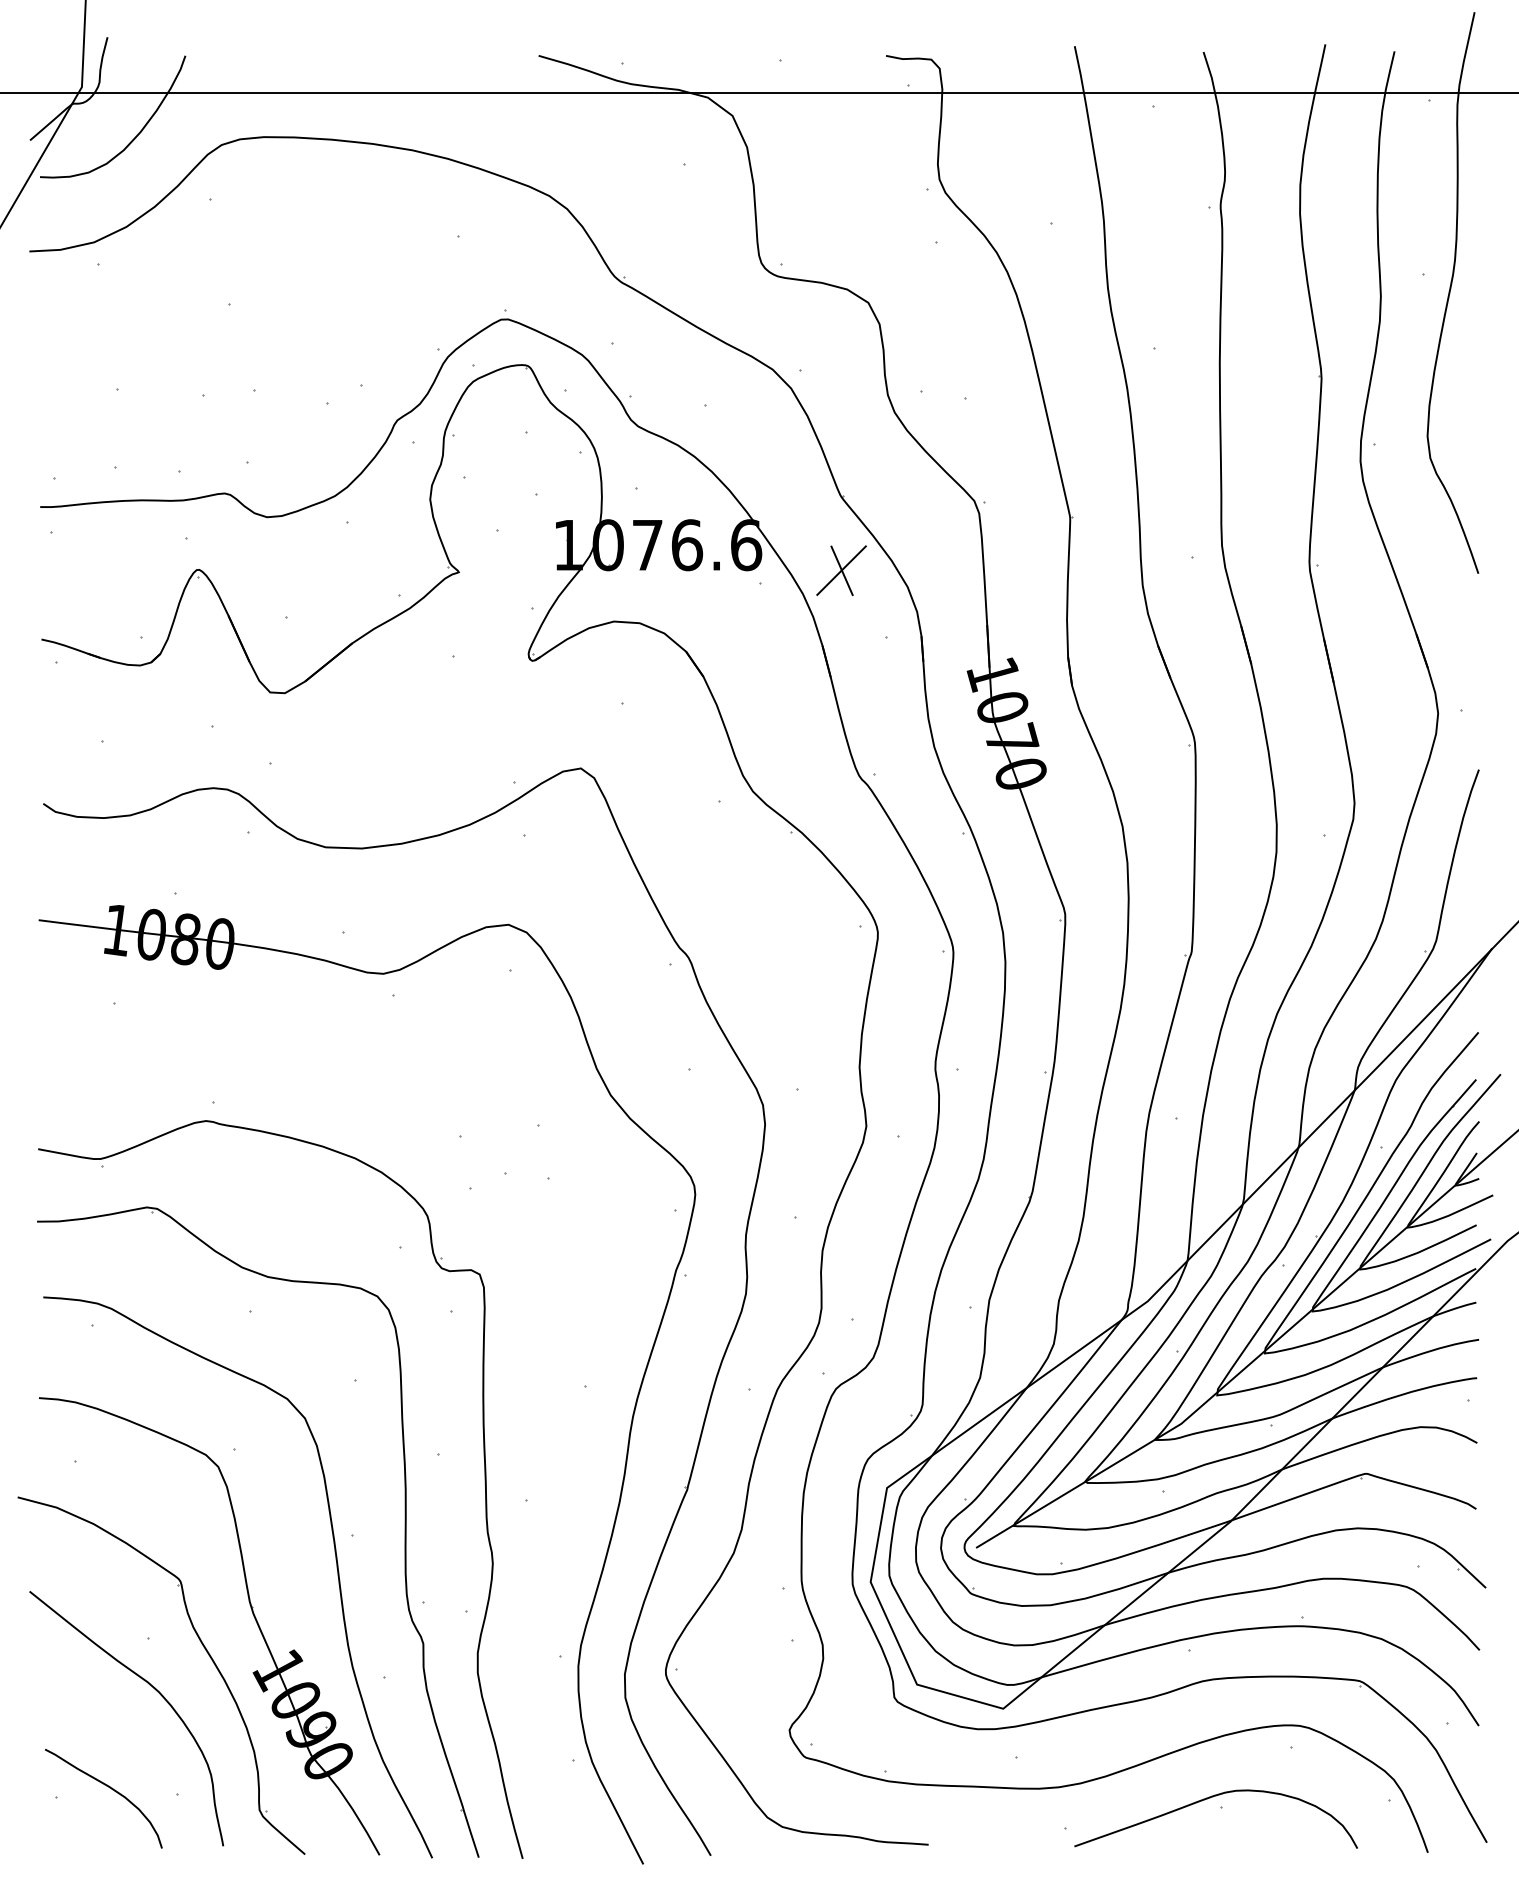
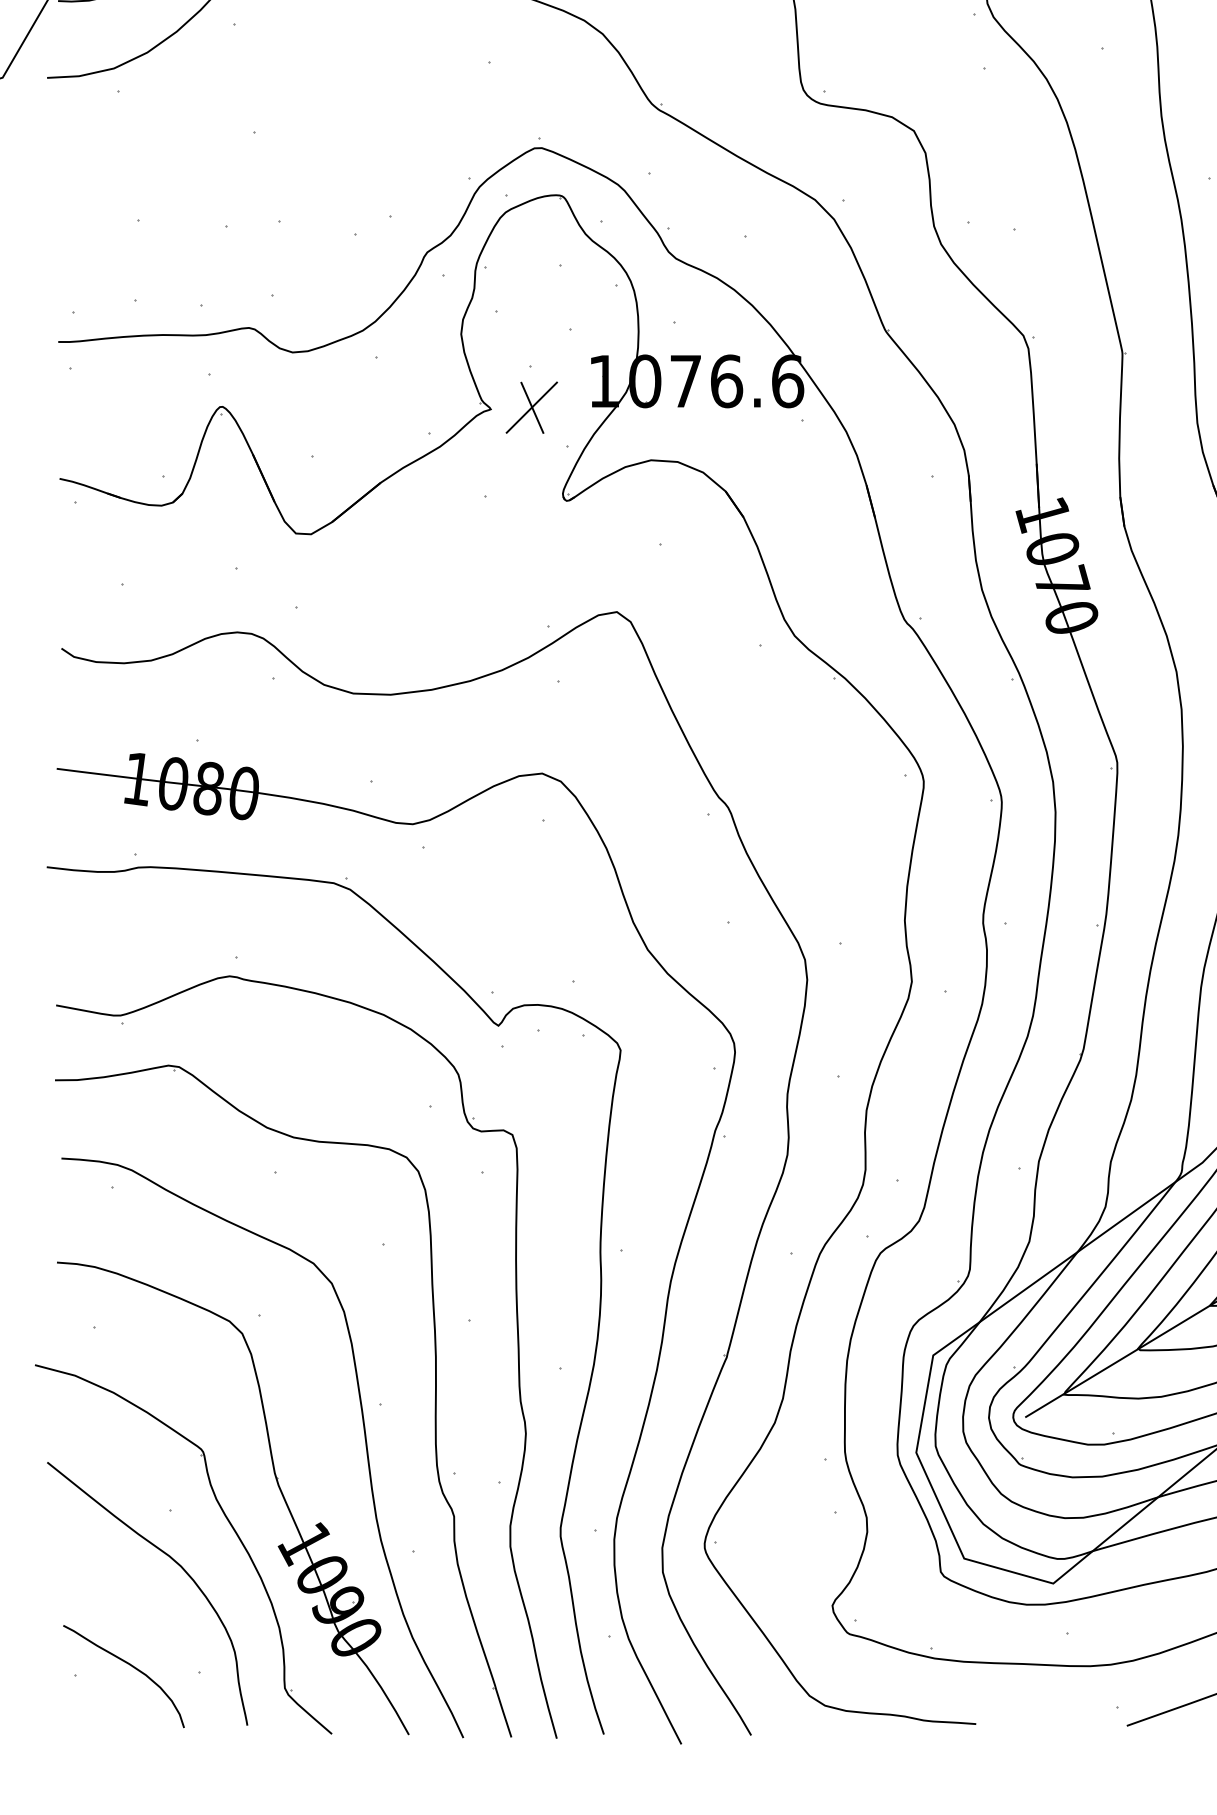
part: (841, 570) -> (531, 407), moved
part: (562, 1455) -> (597, 1321), added

